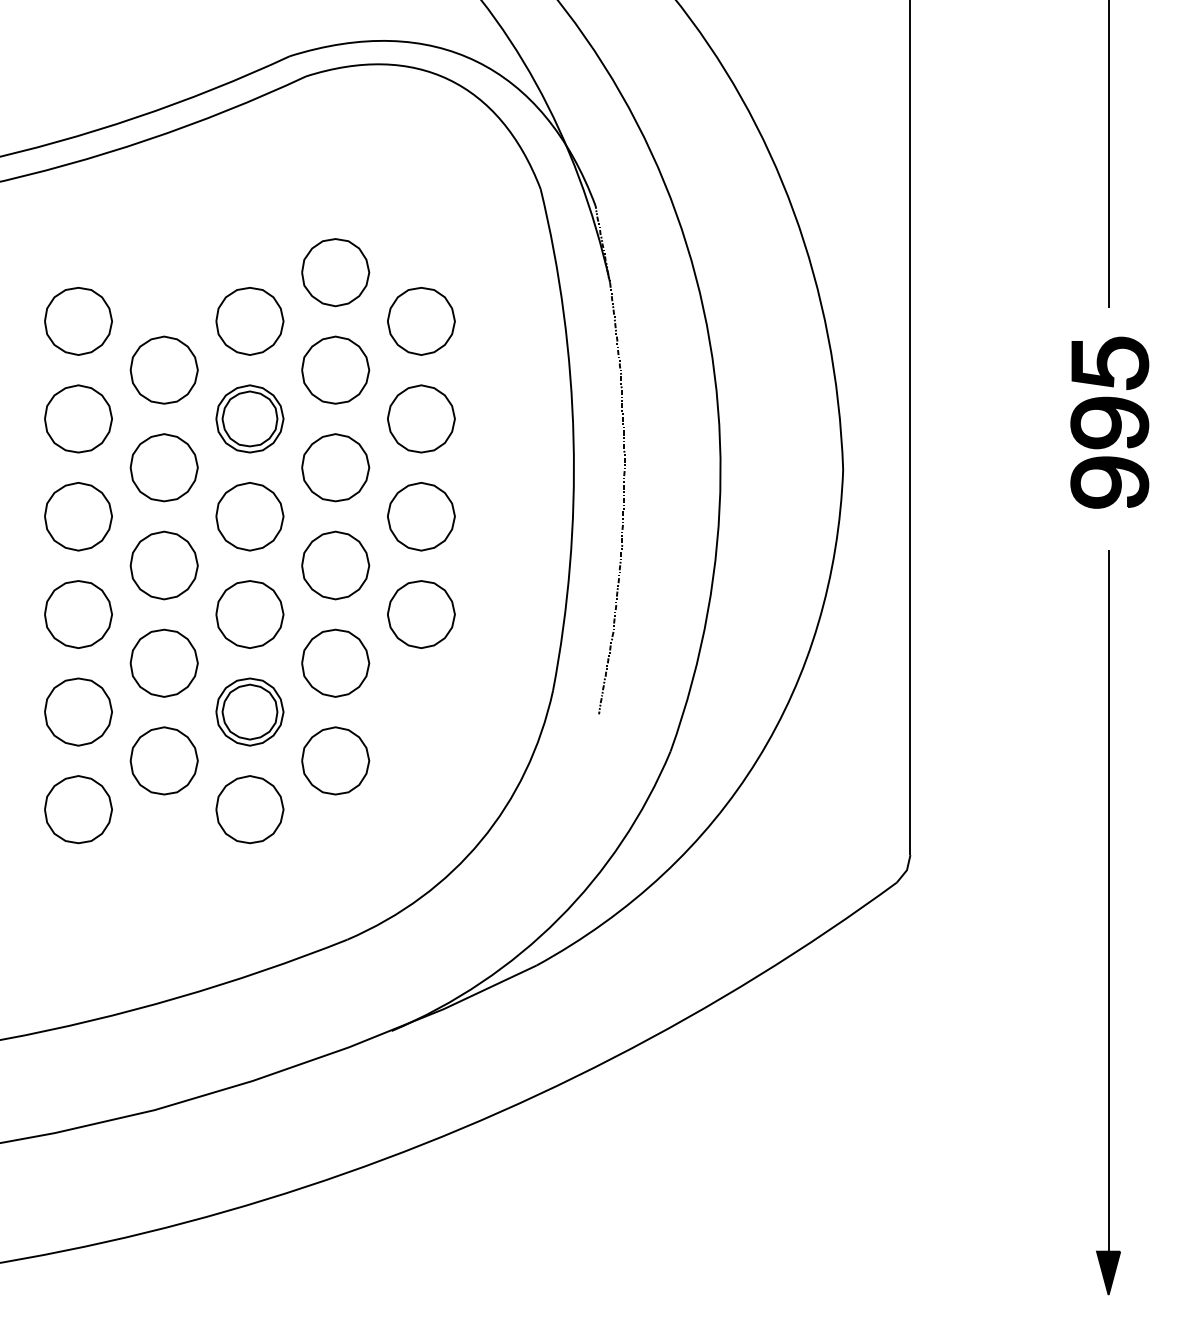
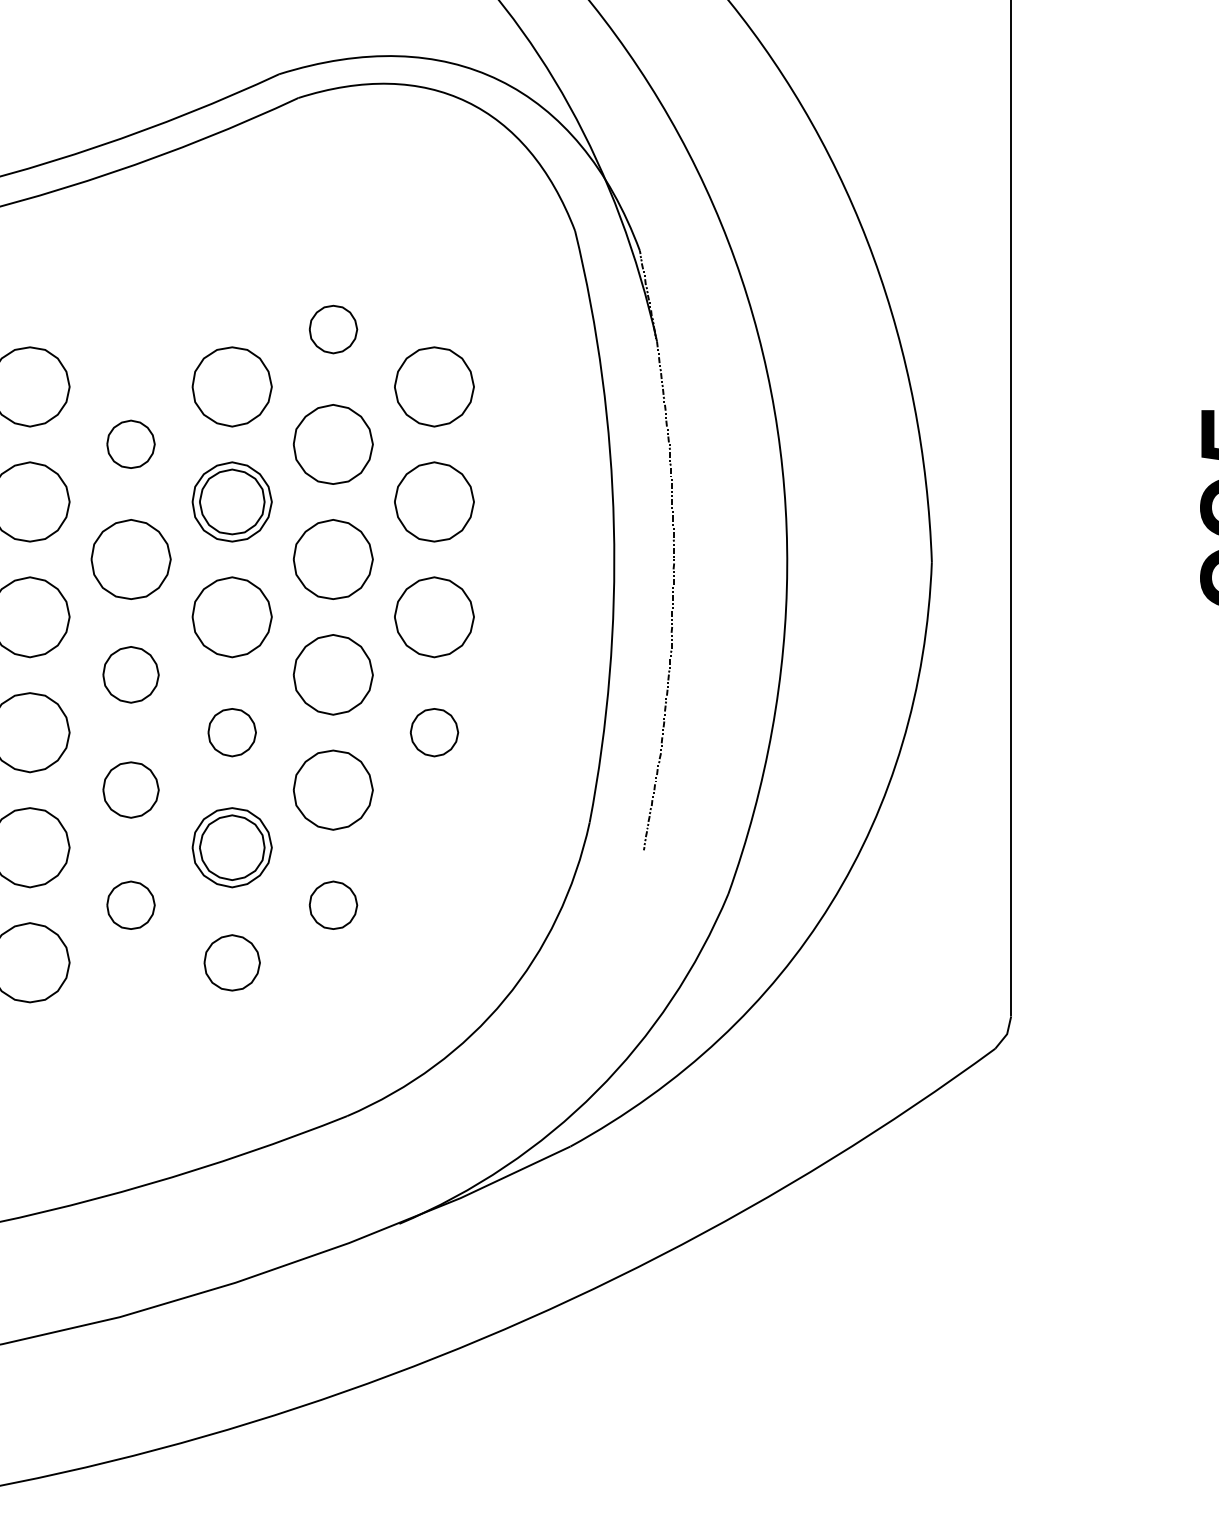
part: (335, 272) -> (333, 329), size x0.6
part: (163, 369) -> (130, 443), size x0.6
part: (163, 565) -> (130, 674), size x0.7
part: (249, 614) -> (231, 732), size x0.6
part: (421, 614) -> (434, 732), size x0.6
part: (163, 662) -> (130, 789), size x0.7
part: (163, 760) -> (130, 904), size x0.6
part: (335, 760) -> (333, 904), size x0.6
part: (249, 809) -> (231, 962), size x0.7

